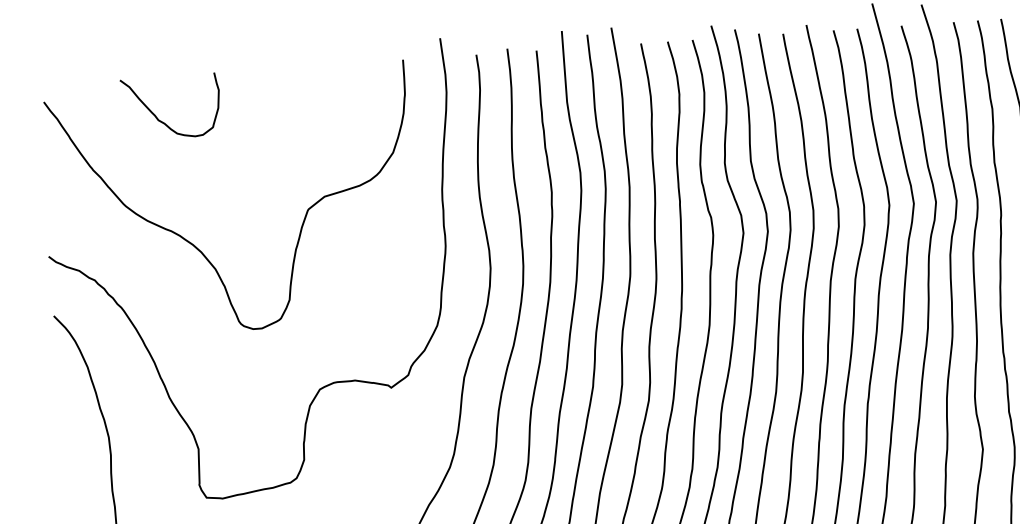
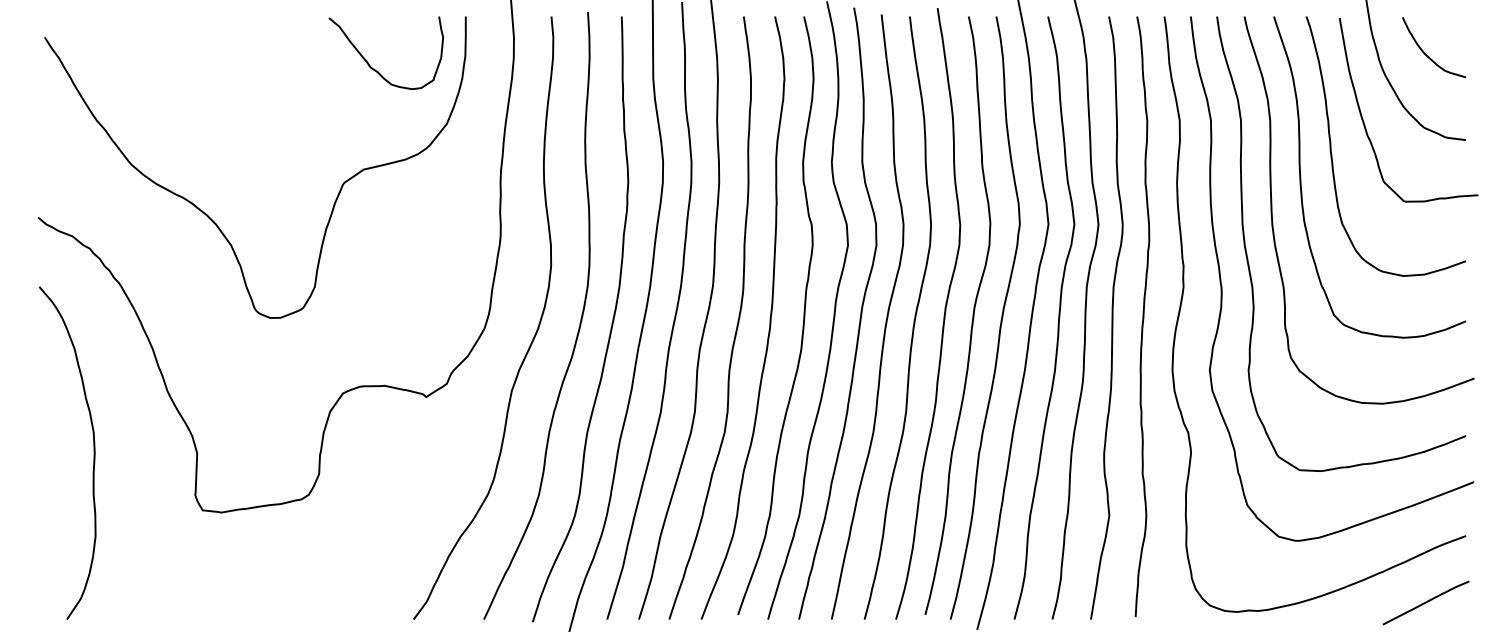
curve: (164, 122) -> (377, 70), moved

